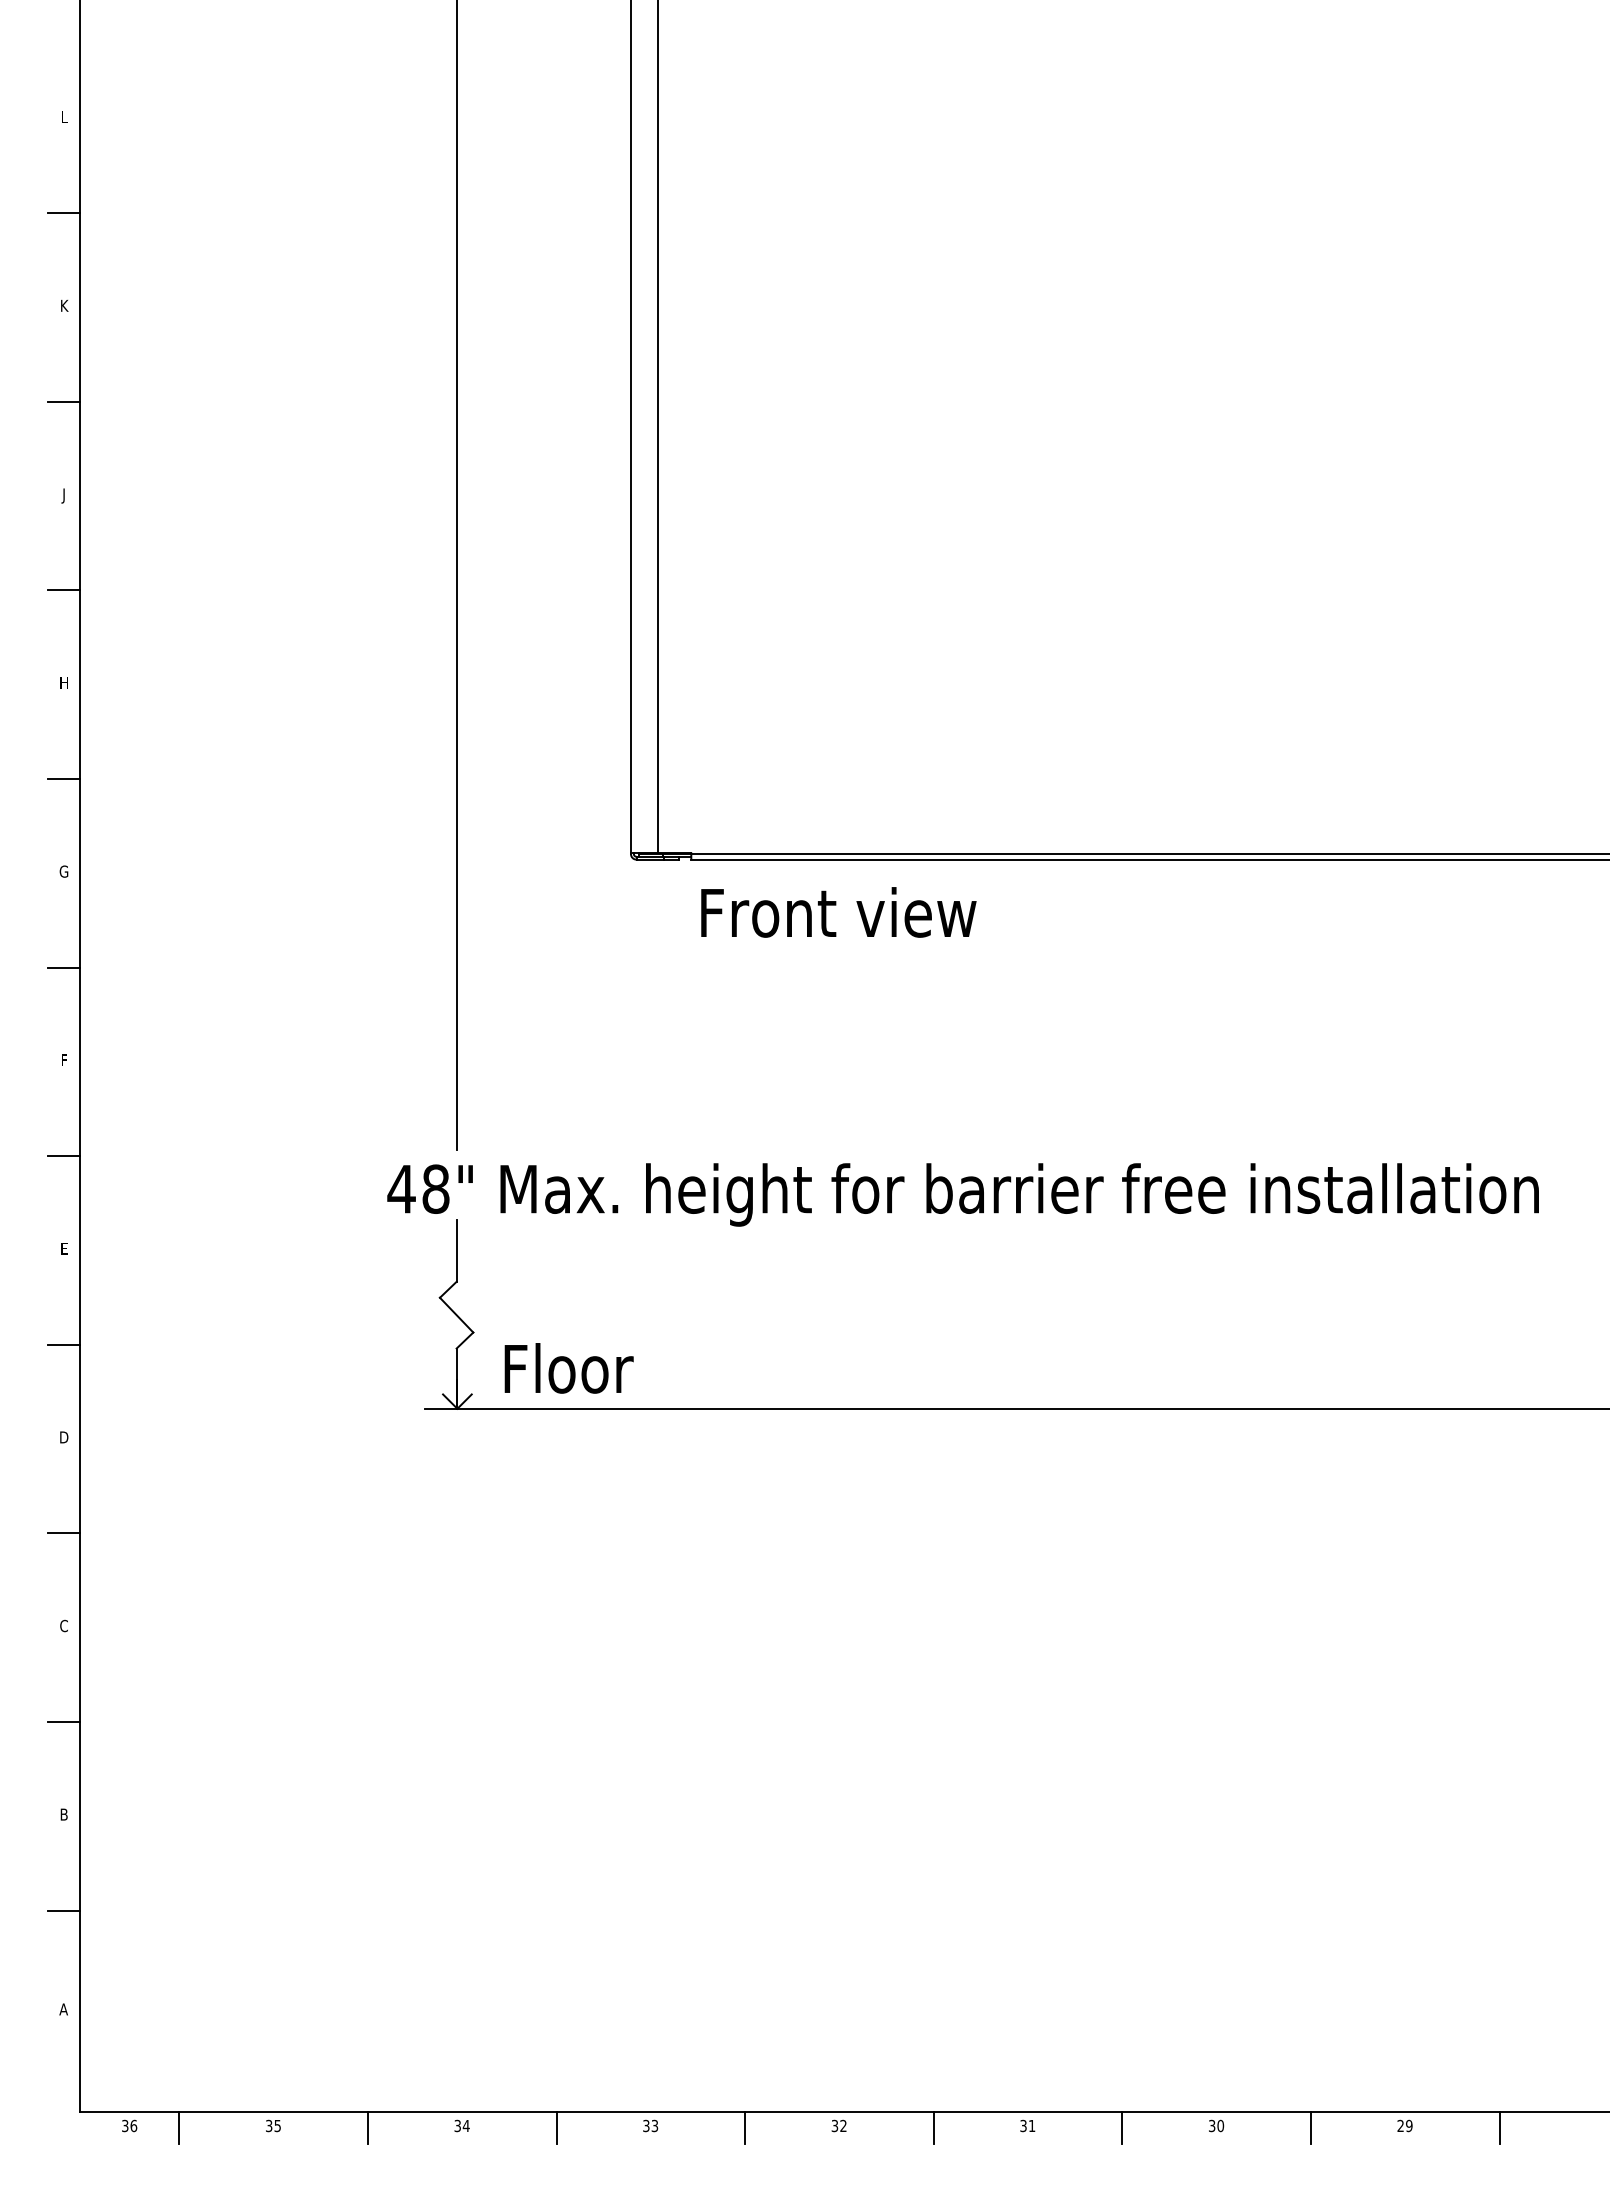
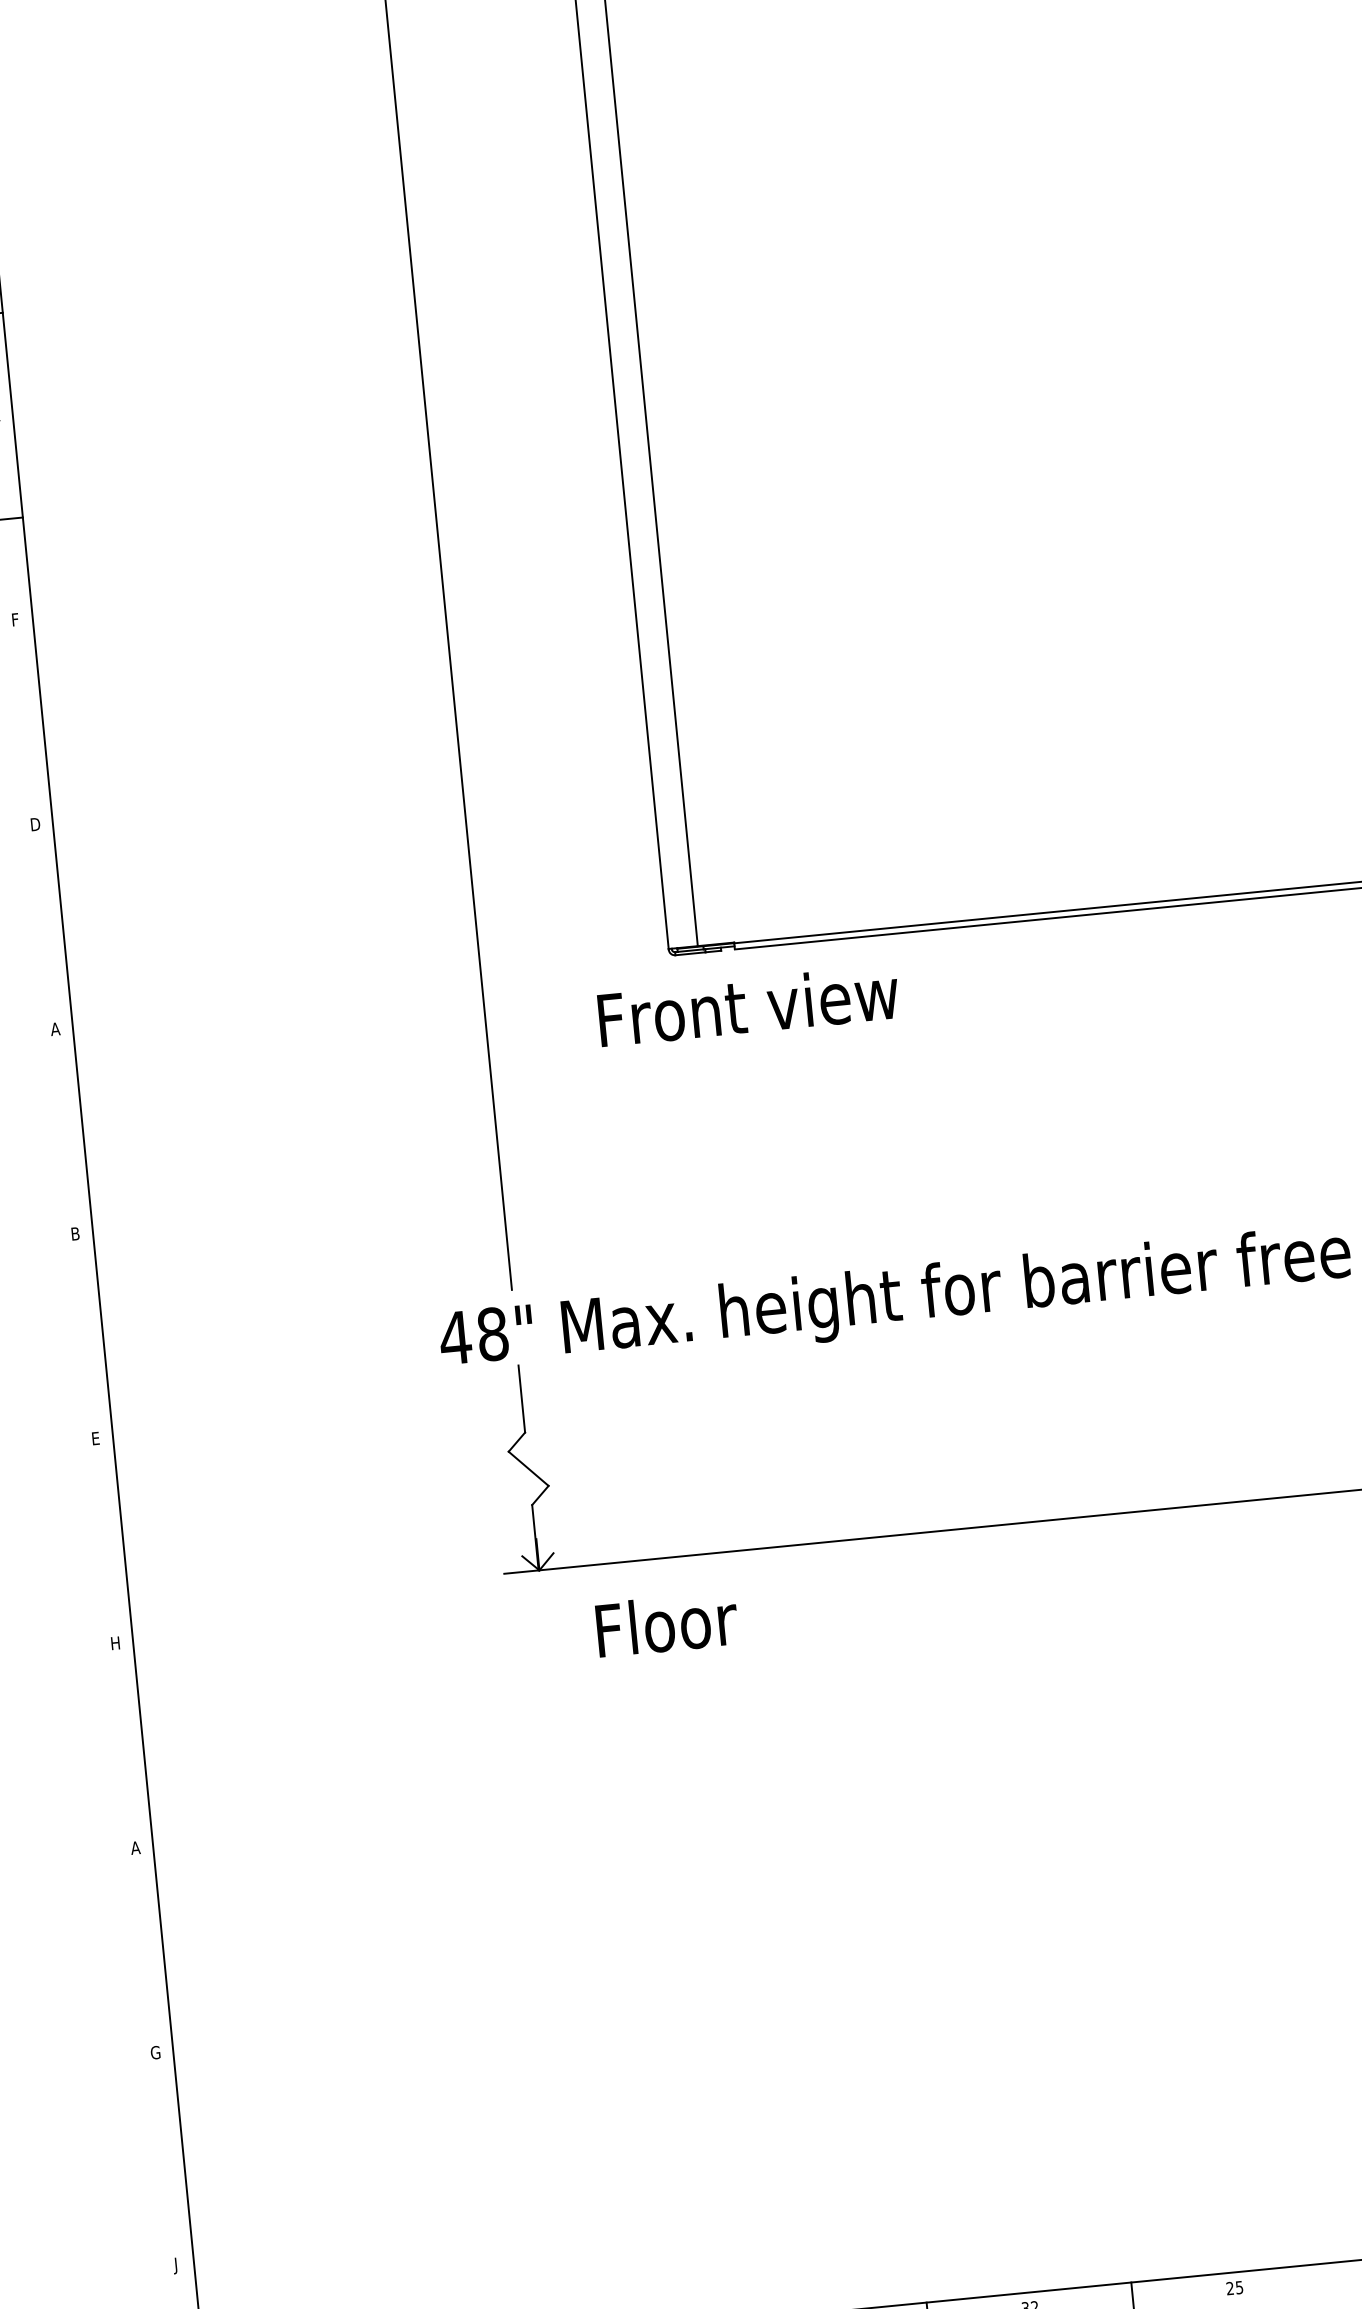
text: (63, 495) -> (14, 620), J -> F
line: (64, 590) -> (25, 723), removed
text: (64, 682) -> (35, 823), H -> D
line: (64, 779) -> (46, 929), removed
text: (63, 871) -> (54, 1029), G -> A
text: (838, 912) -> (748, 1006), moved
line: (64, 967) -> (66, 1133), removed
text: (63, 1060) -> (74, 1234), F -> B
line: (64, 1156) -> (86, 1338), removed
line: (64, 1344) -> (106, 1542), removed
text: (568, 1368) -> (666, 1624), moved
text: (64, 1437) -> (116, 1643), D -> H
line: (64, 1533) -> (126, 1747), removed
text: (63, 1625) -> (134, 1847), C -> A
line: (64, 1722) -> (146, 1952), removed
text: (63, 1814) -> (155, 2052), B -> G
line: (64, 1910) -> (166, 2156), removed
text: (63, 2011) -> (176, 2266), A -> J
text: (1027, 2126) -> (1234, 2288), 31 -> 25
line: (1122, 2127) -> (1337, 2279), removed

